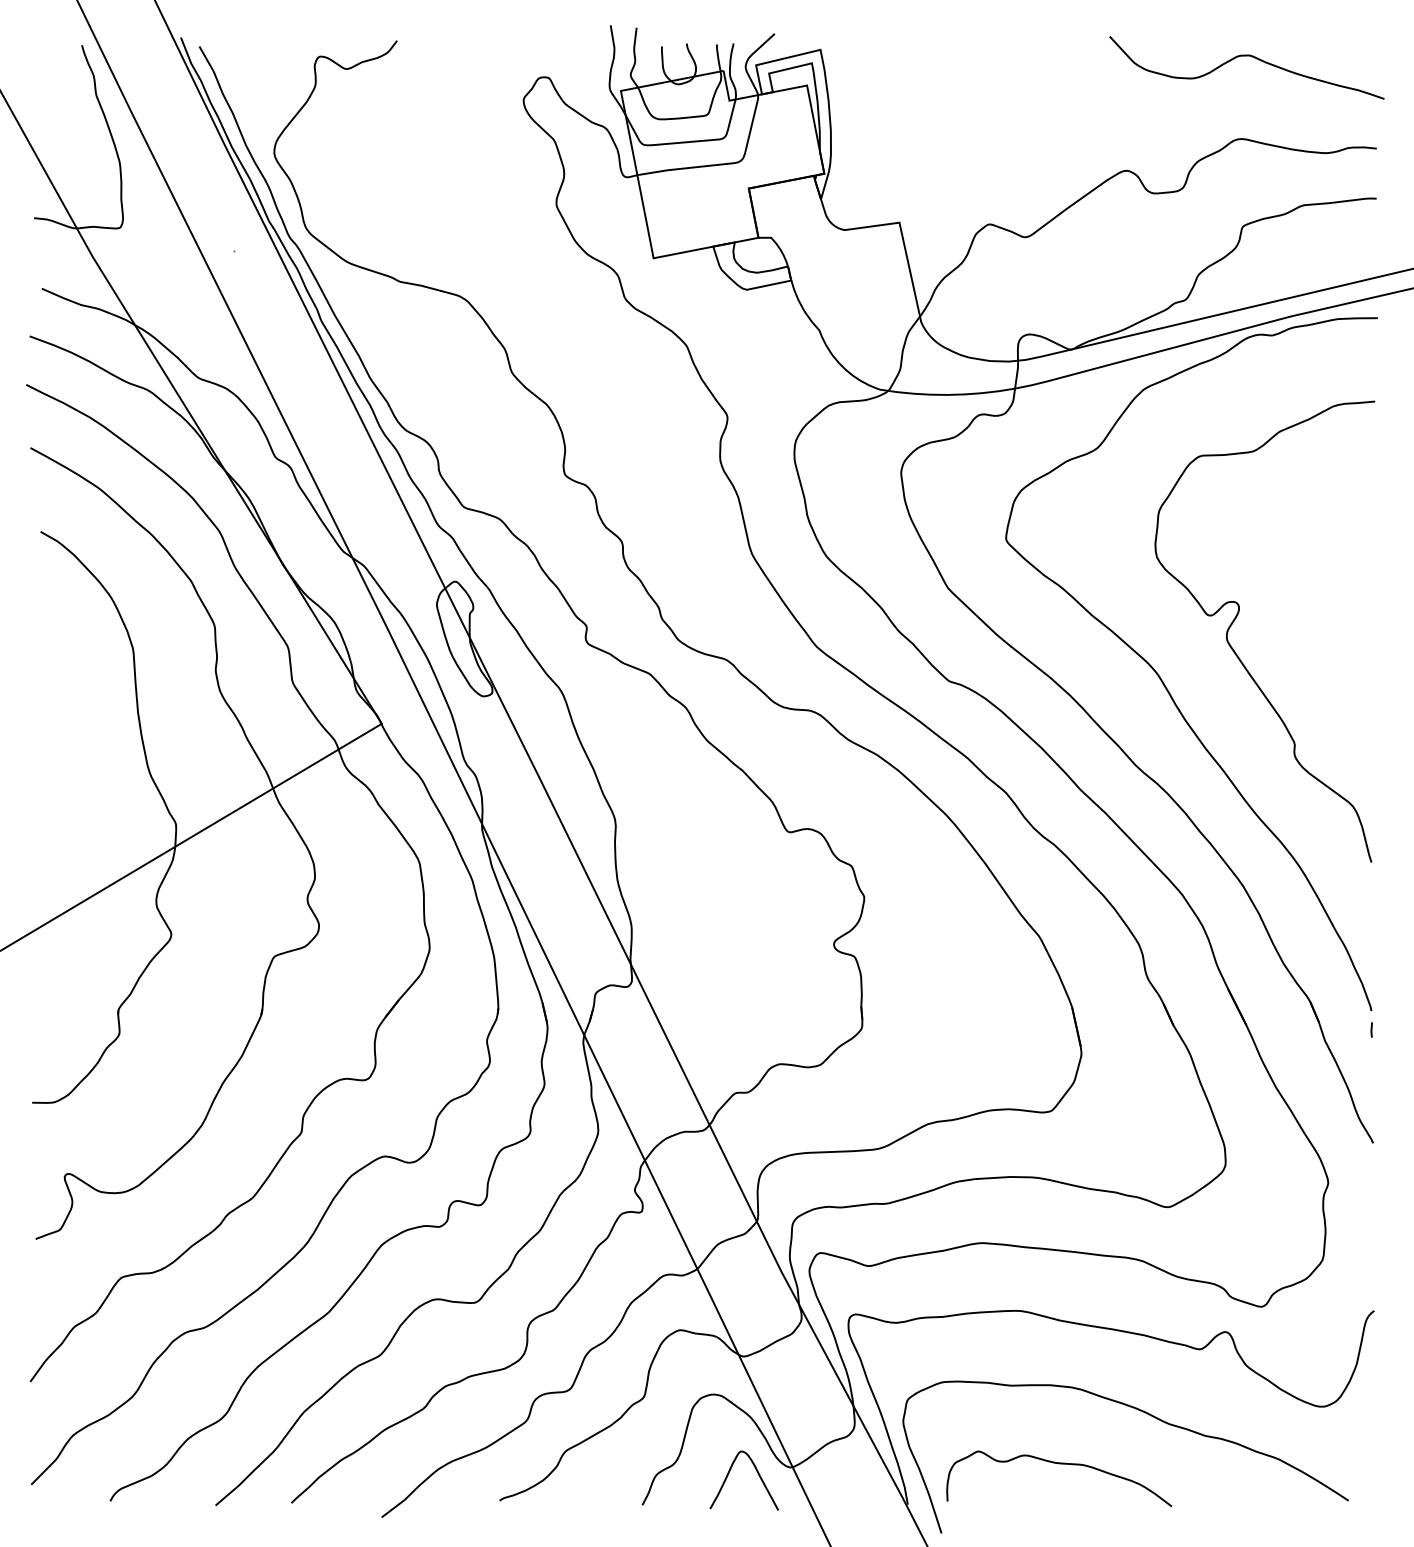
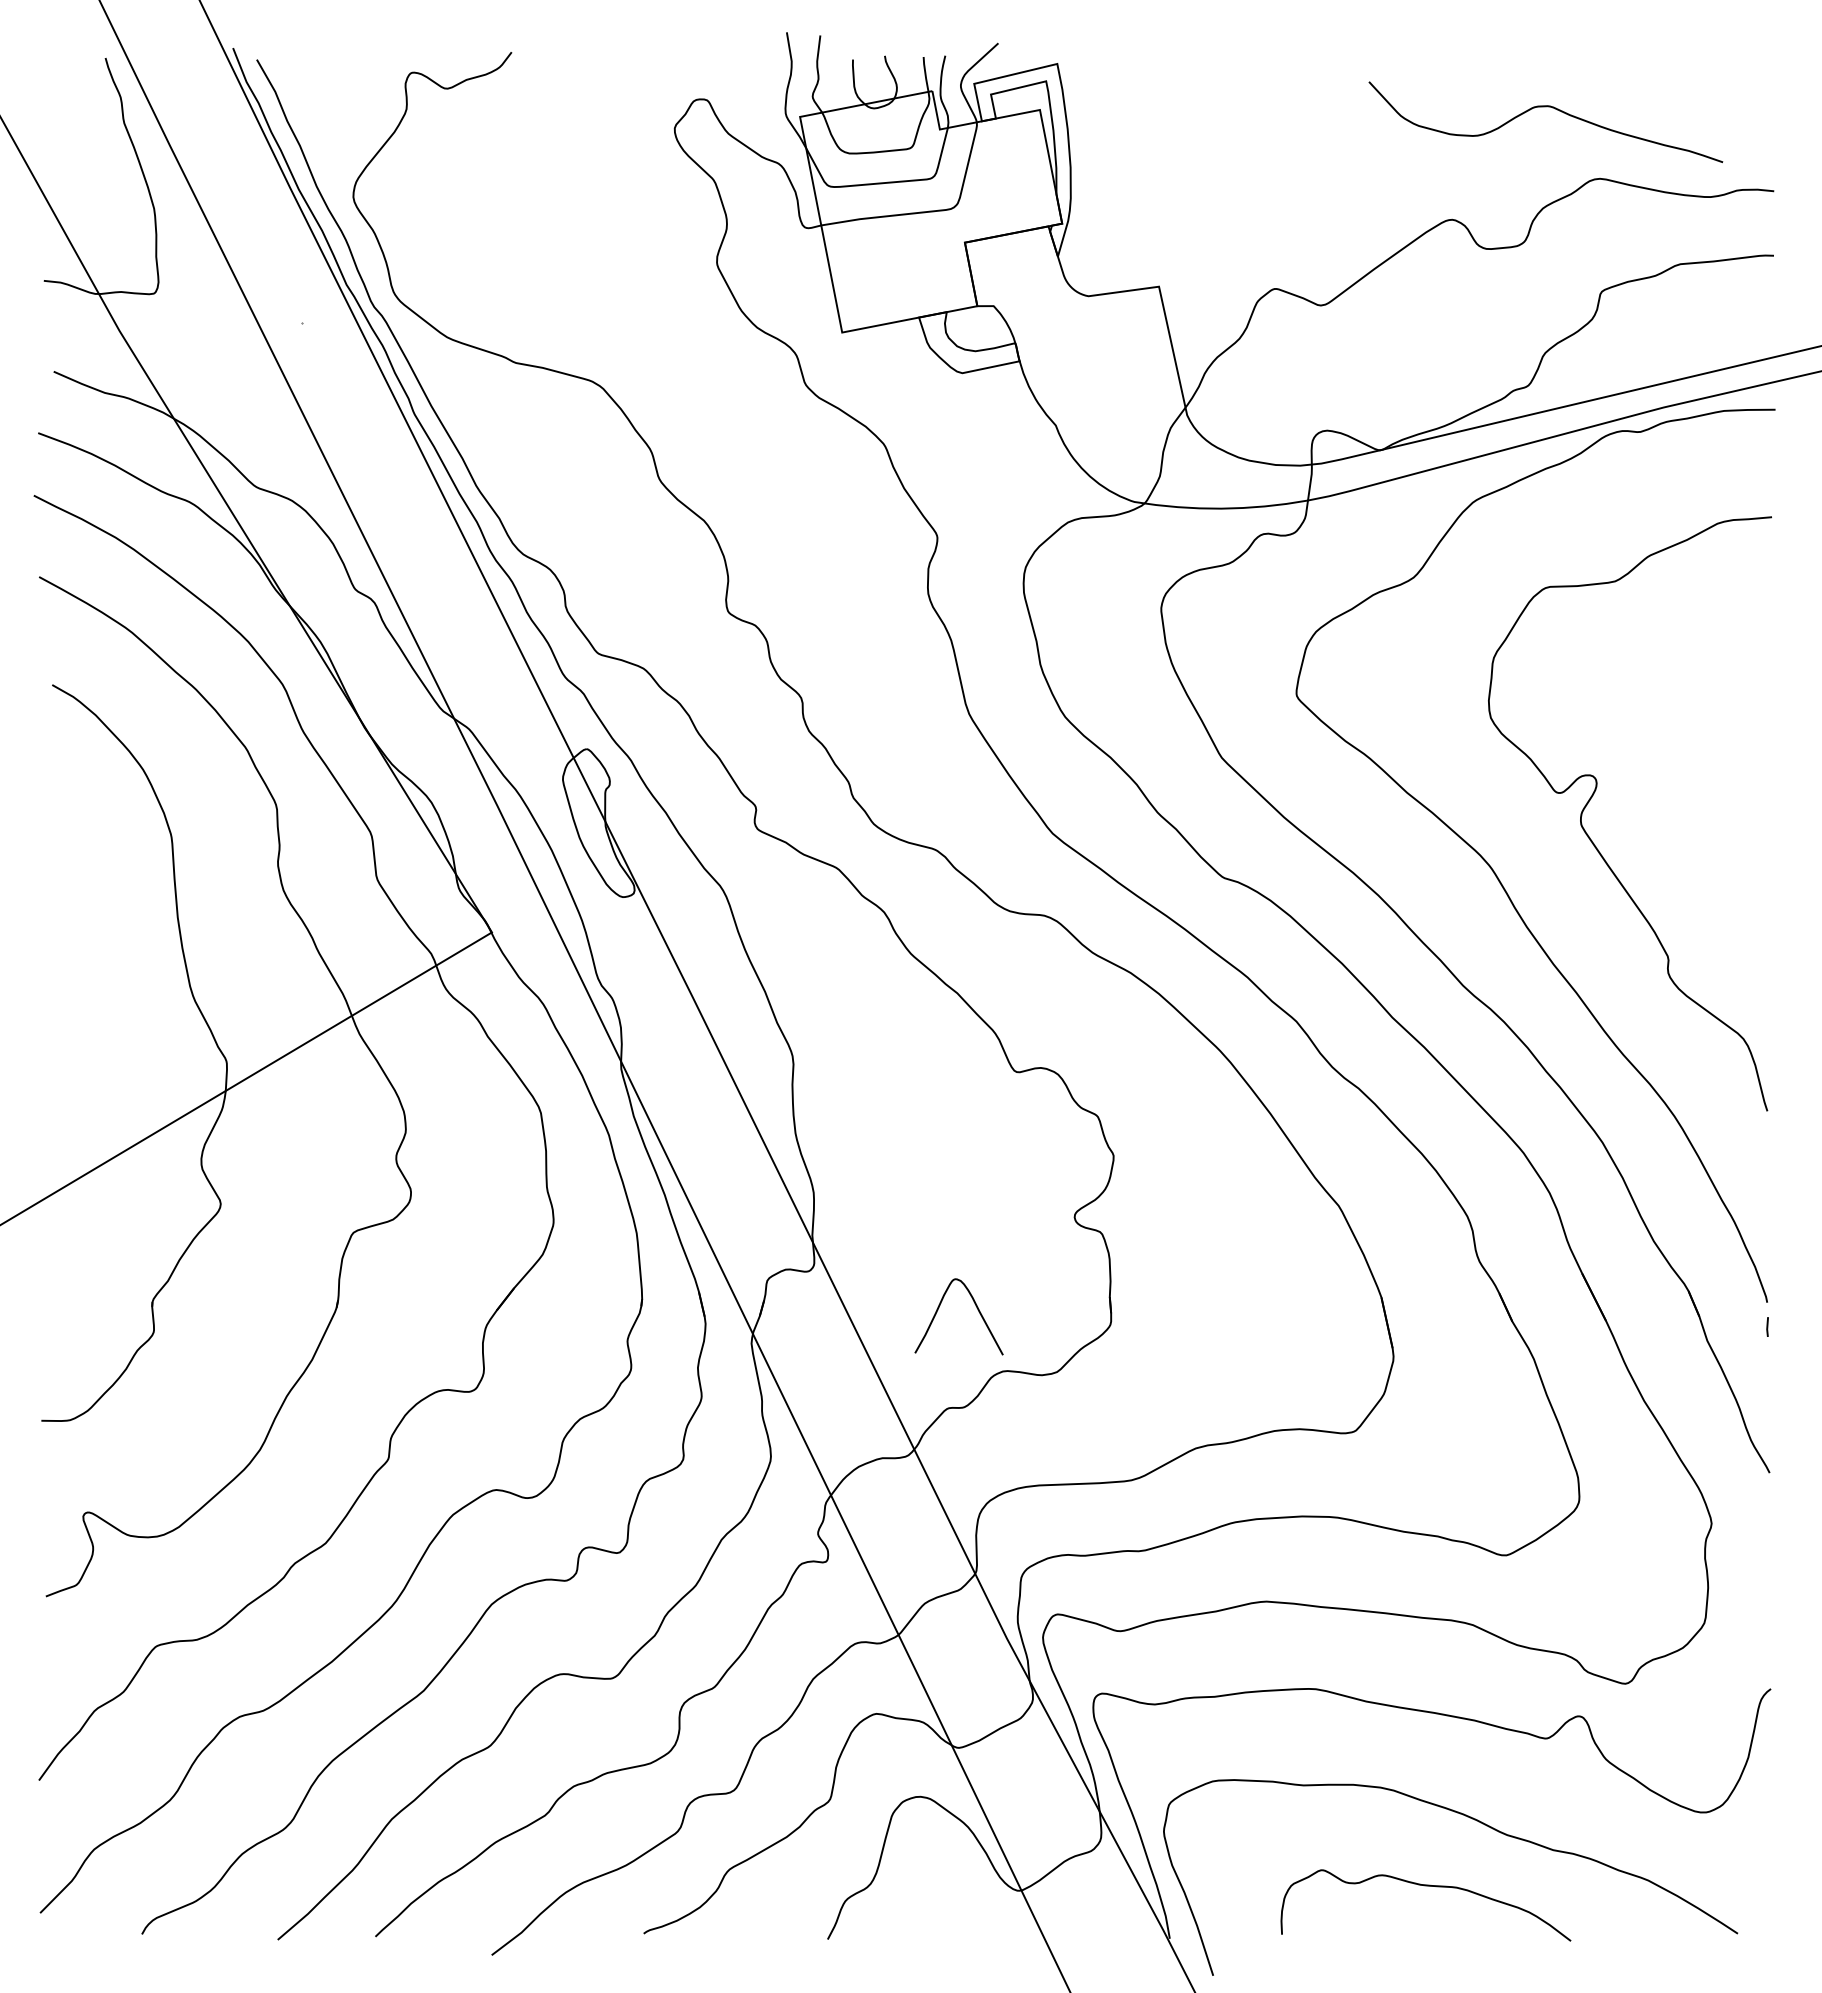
curve: (1246, 56) -> (1545, 107), moved
curve: (1058, 1464) -> (1425, 1886), moved
curve: (757, 1474) -> (976, 1308), moved

